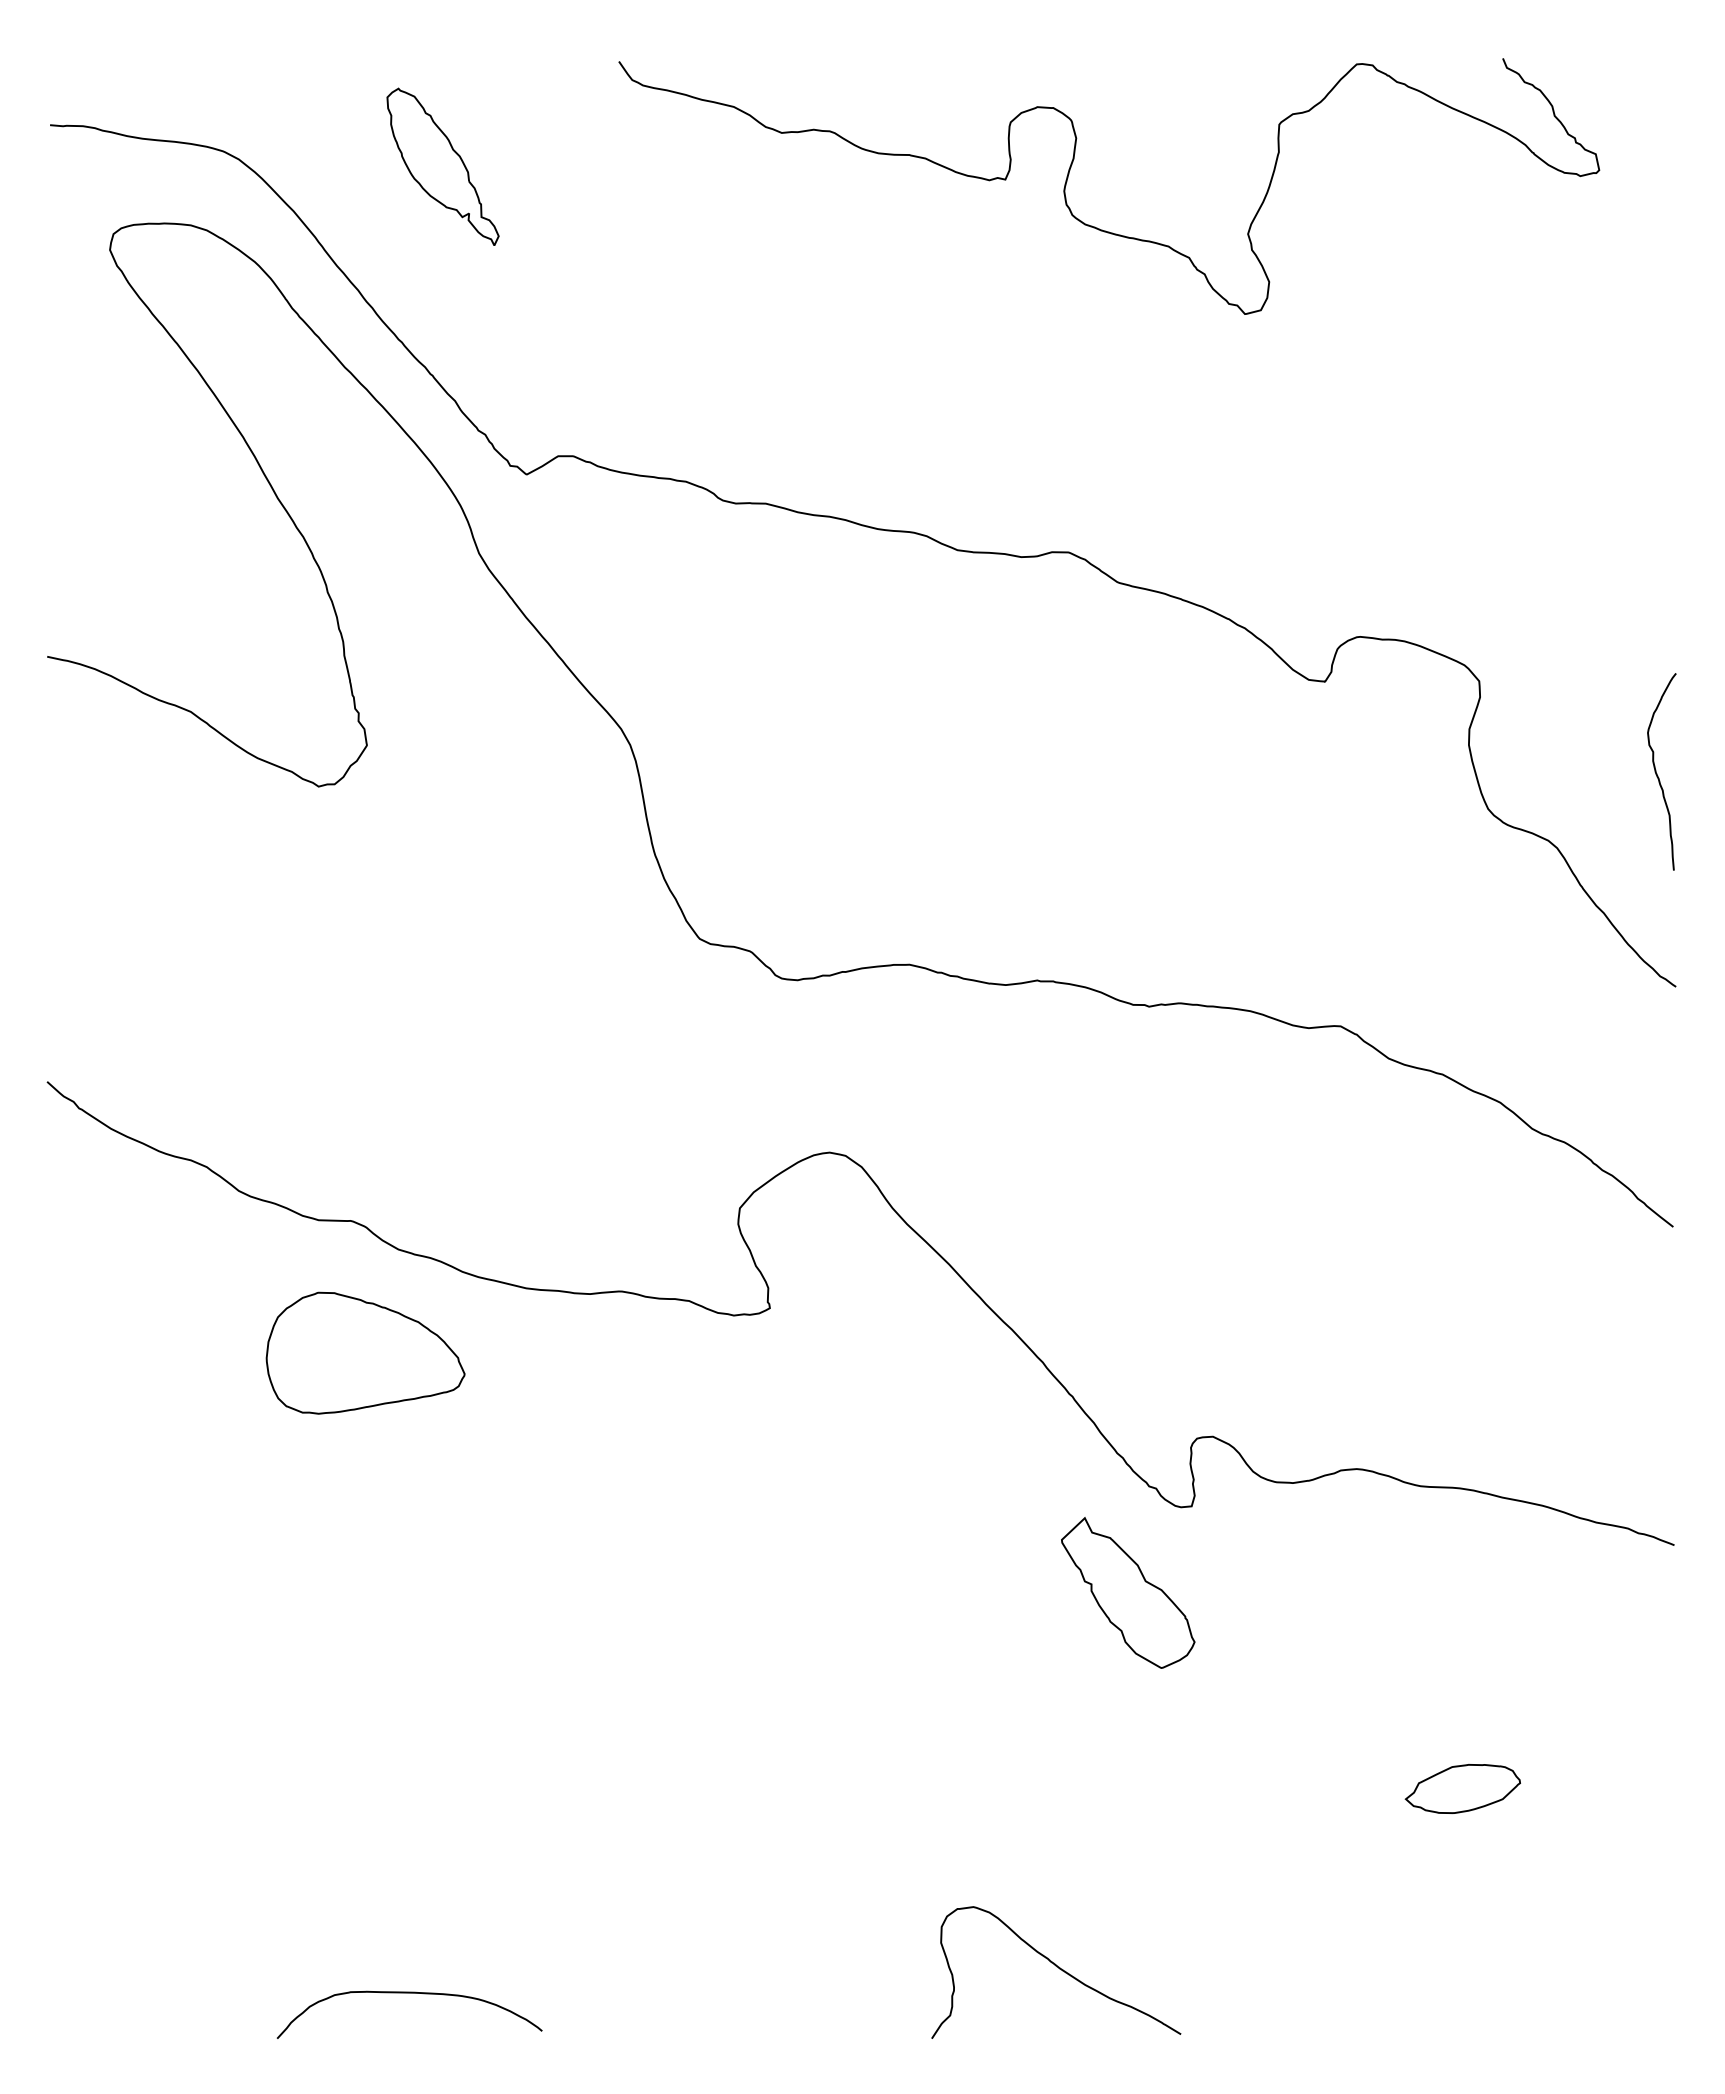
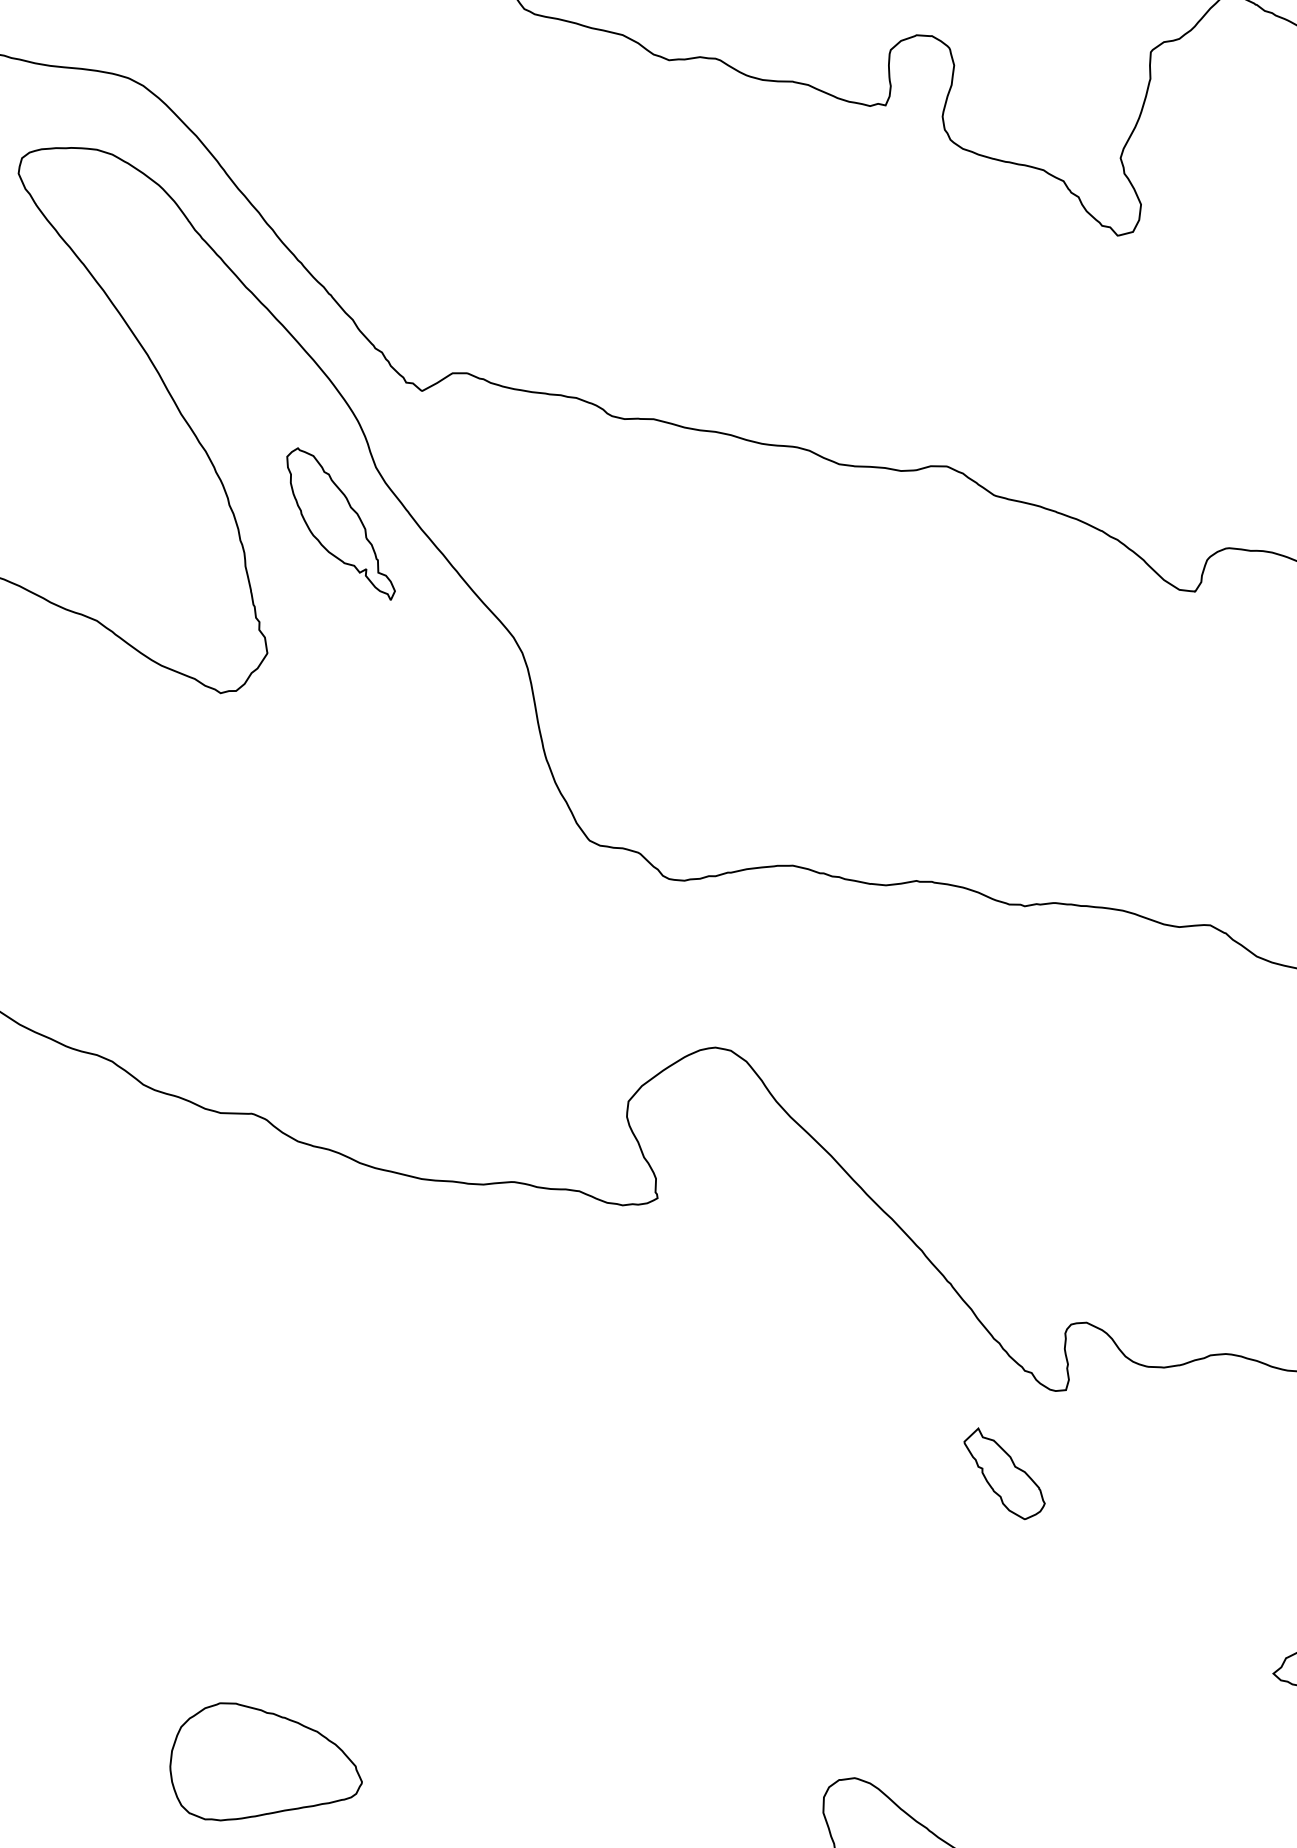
part: (442, 166) -> (340, 523), moved
part: (365, 1352) -> (266, 1761), moved
part: (1128, 1592) -> (1004, 1473), size x0.62

